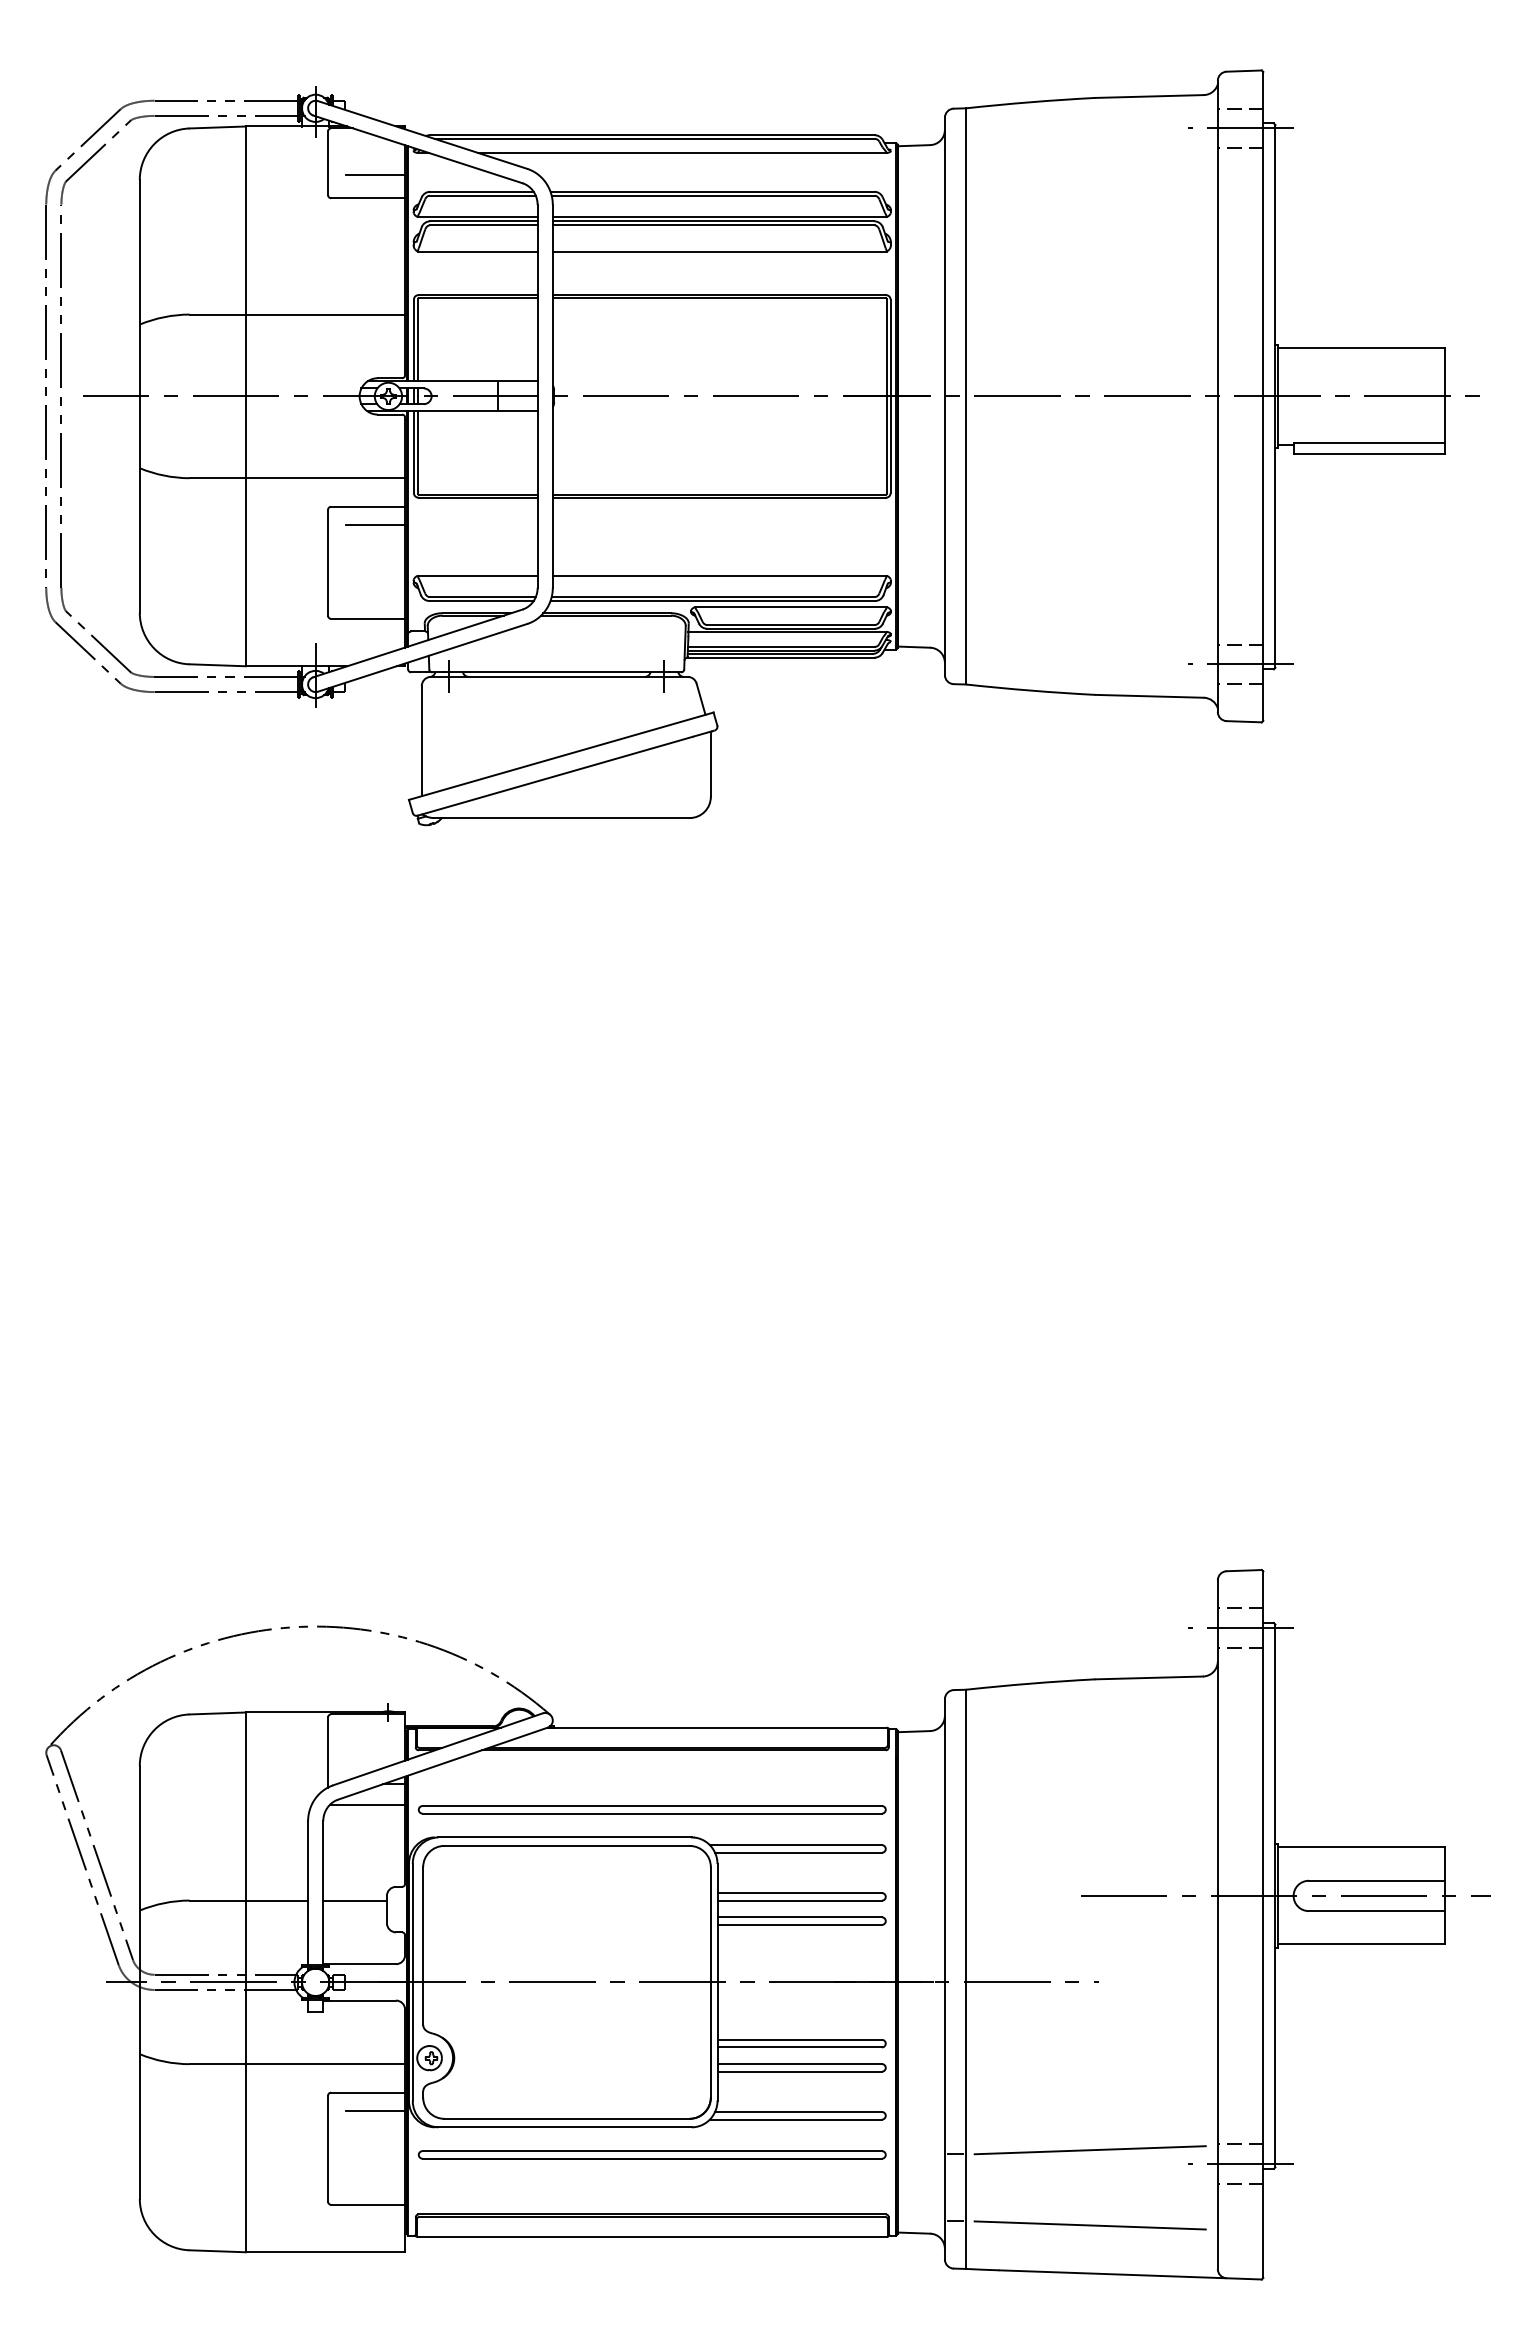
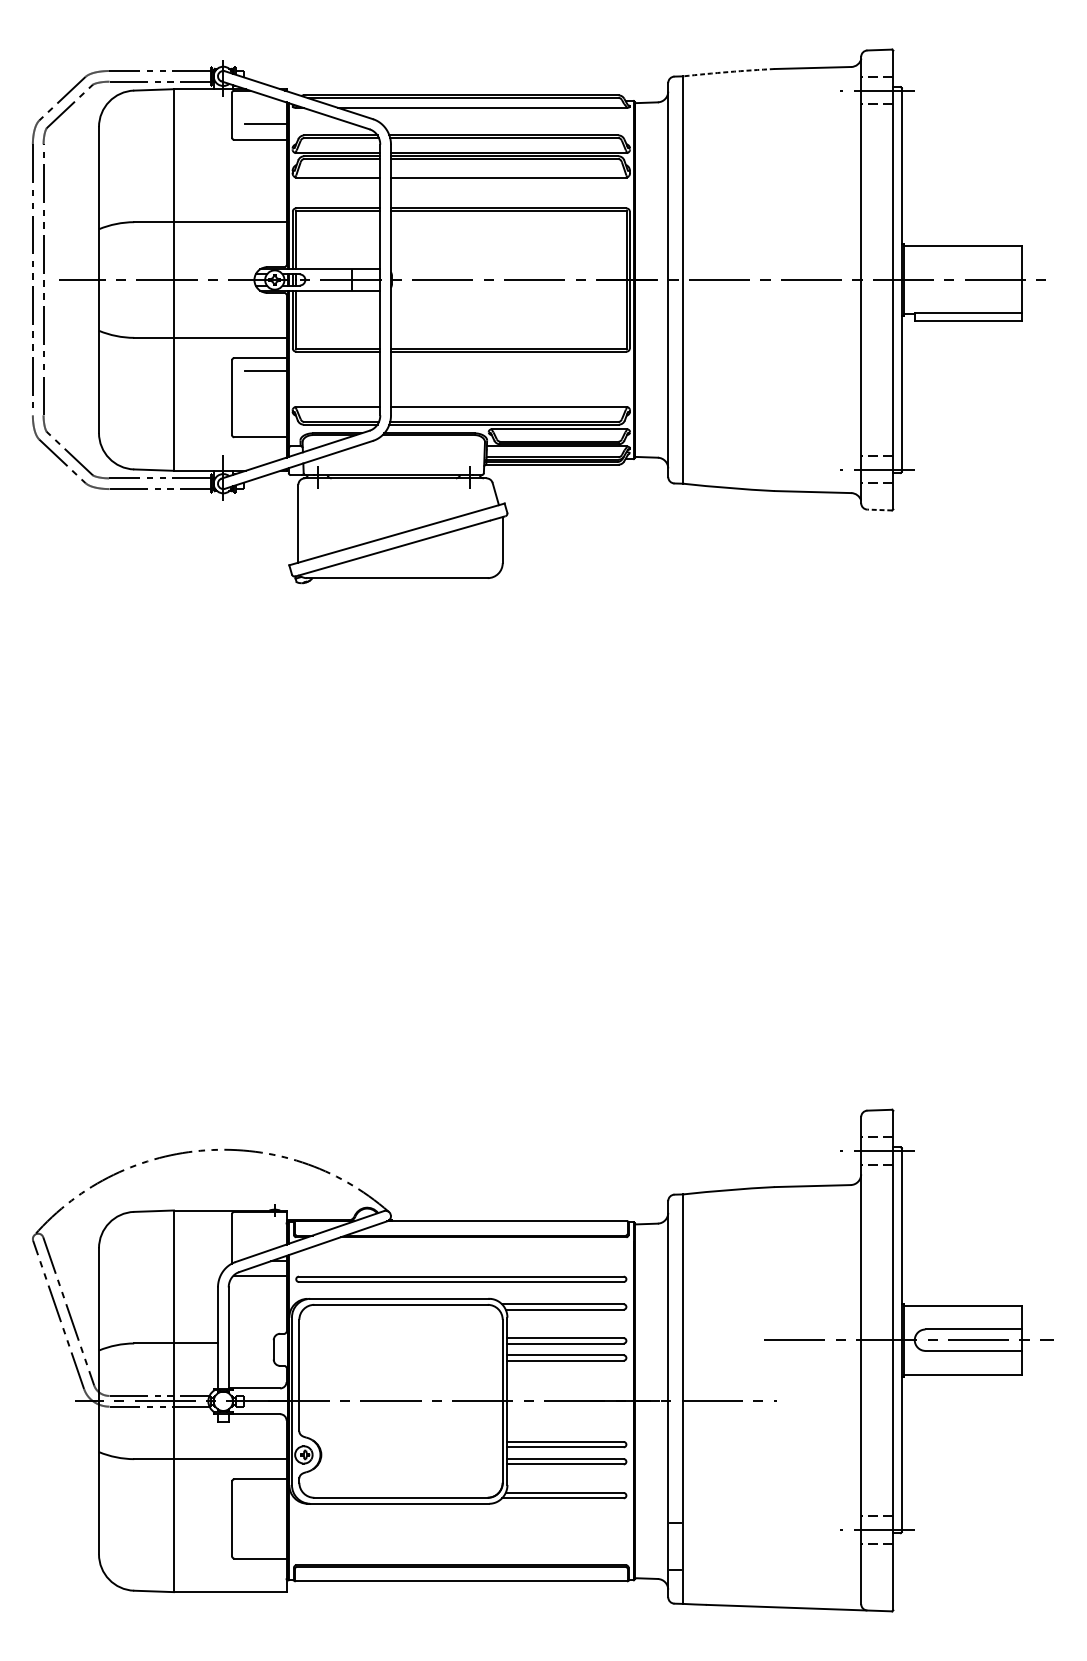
arc: (1030, 102) -> (728, 72), solid -> dashed
line: (1244, 721) -> (880, 509), solid -> dashed
line: (354, 1900) -> (250, 1343), removed
line: (375, 2111) -> (265, 1492), removed
line: (1089, 2150) -> (770, 1520), removed
part: (651, 2154) -> (460, 1523), removed
line: (1089, 2225) -> (770, 1573), removed

